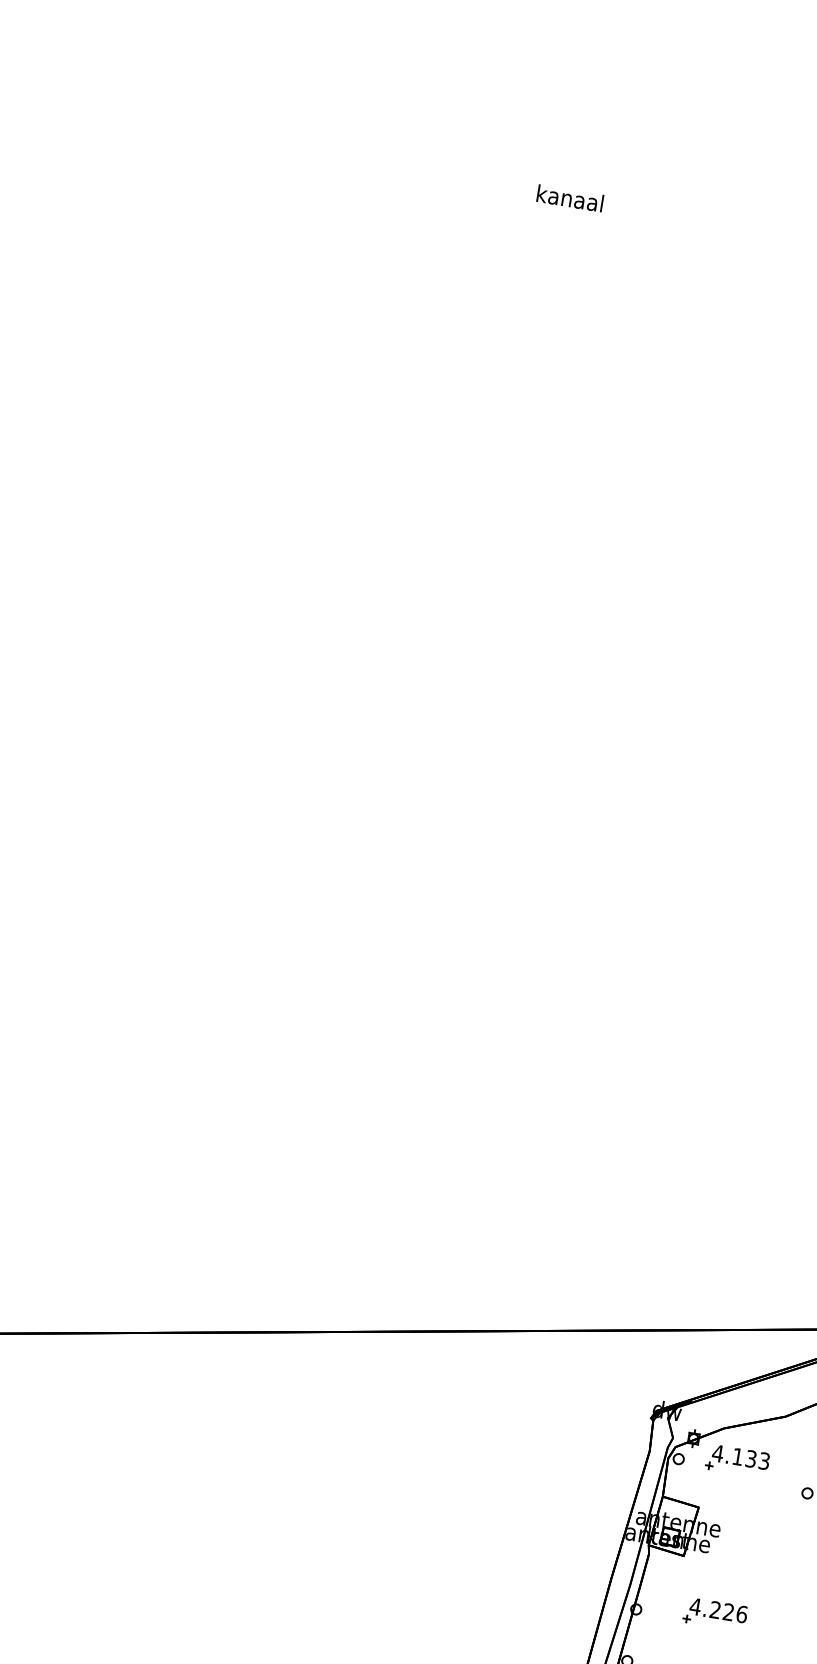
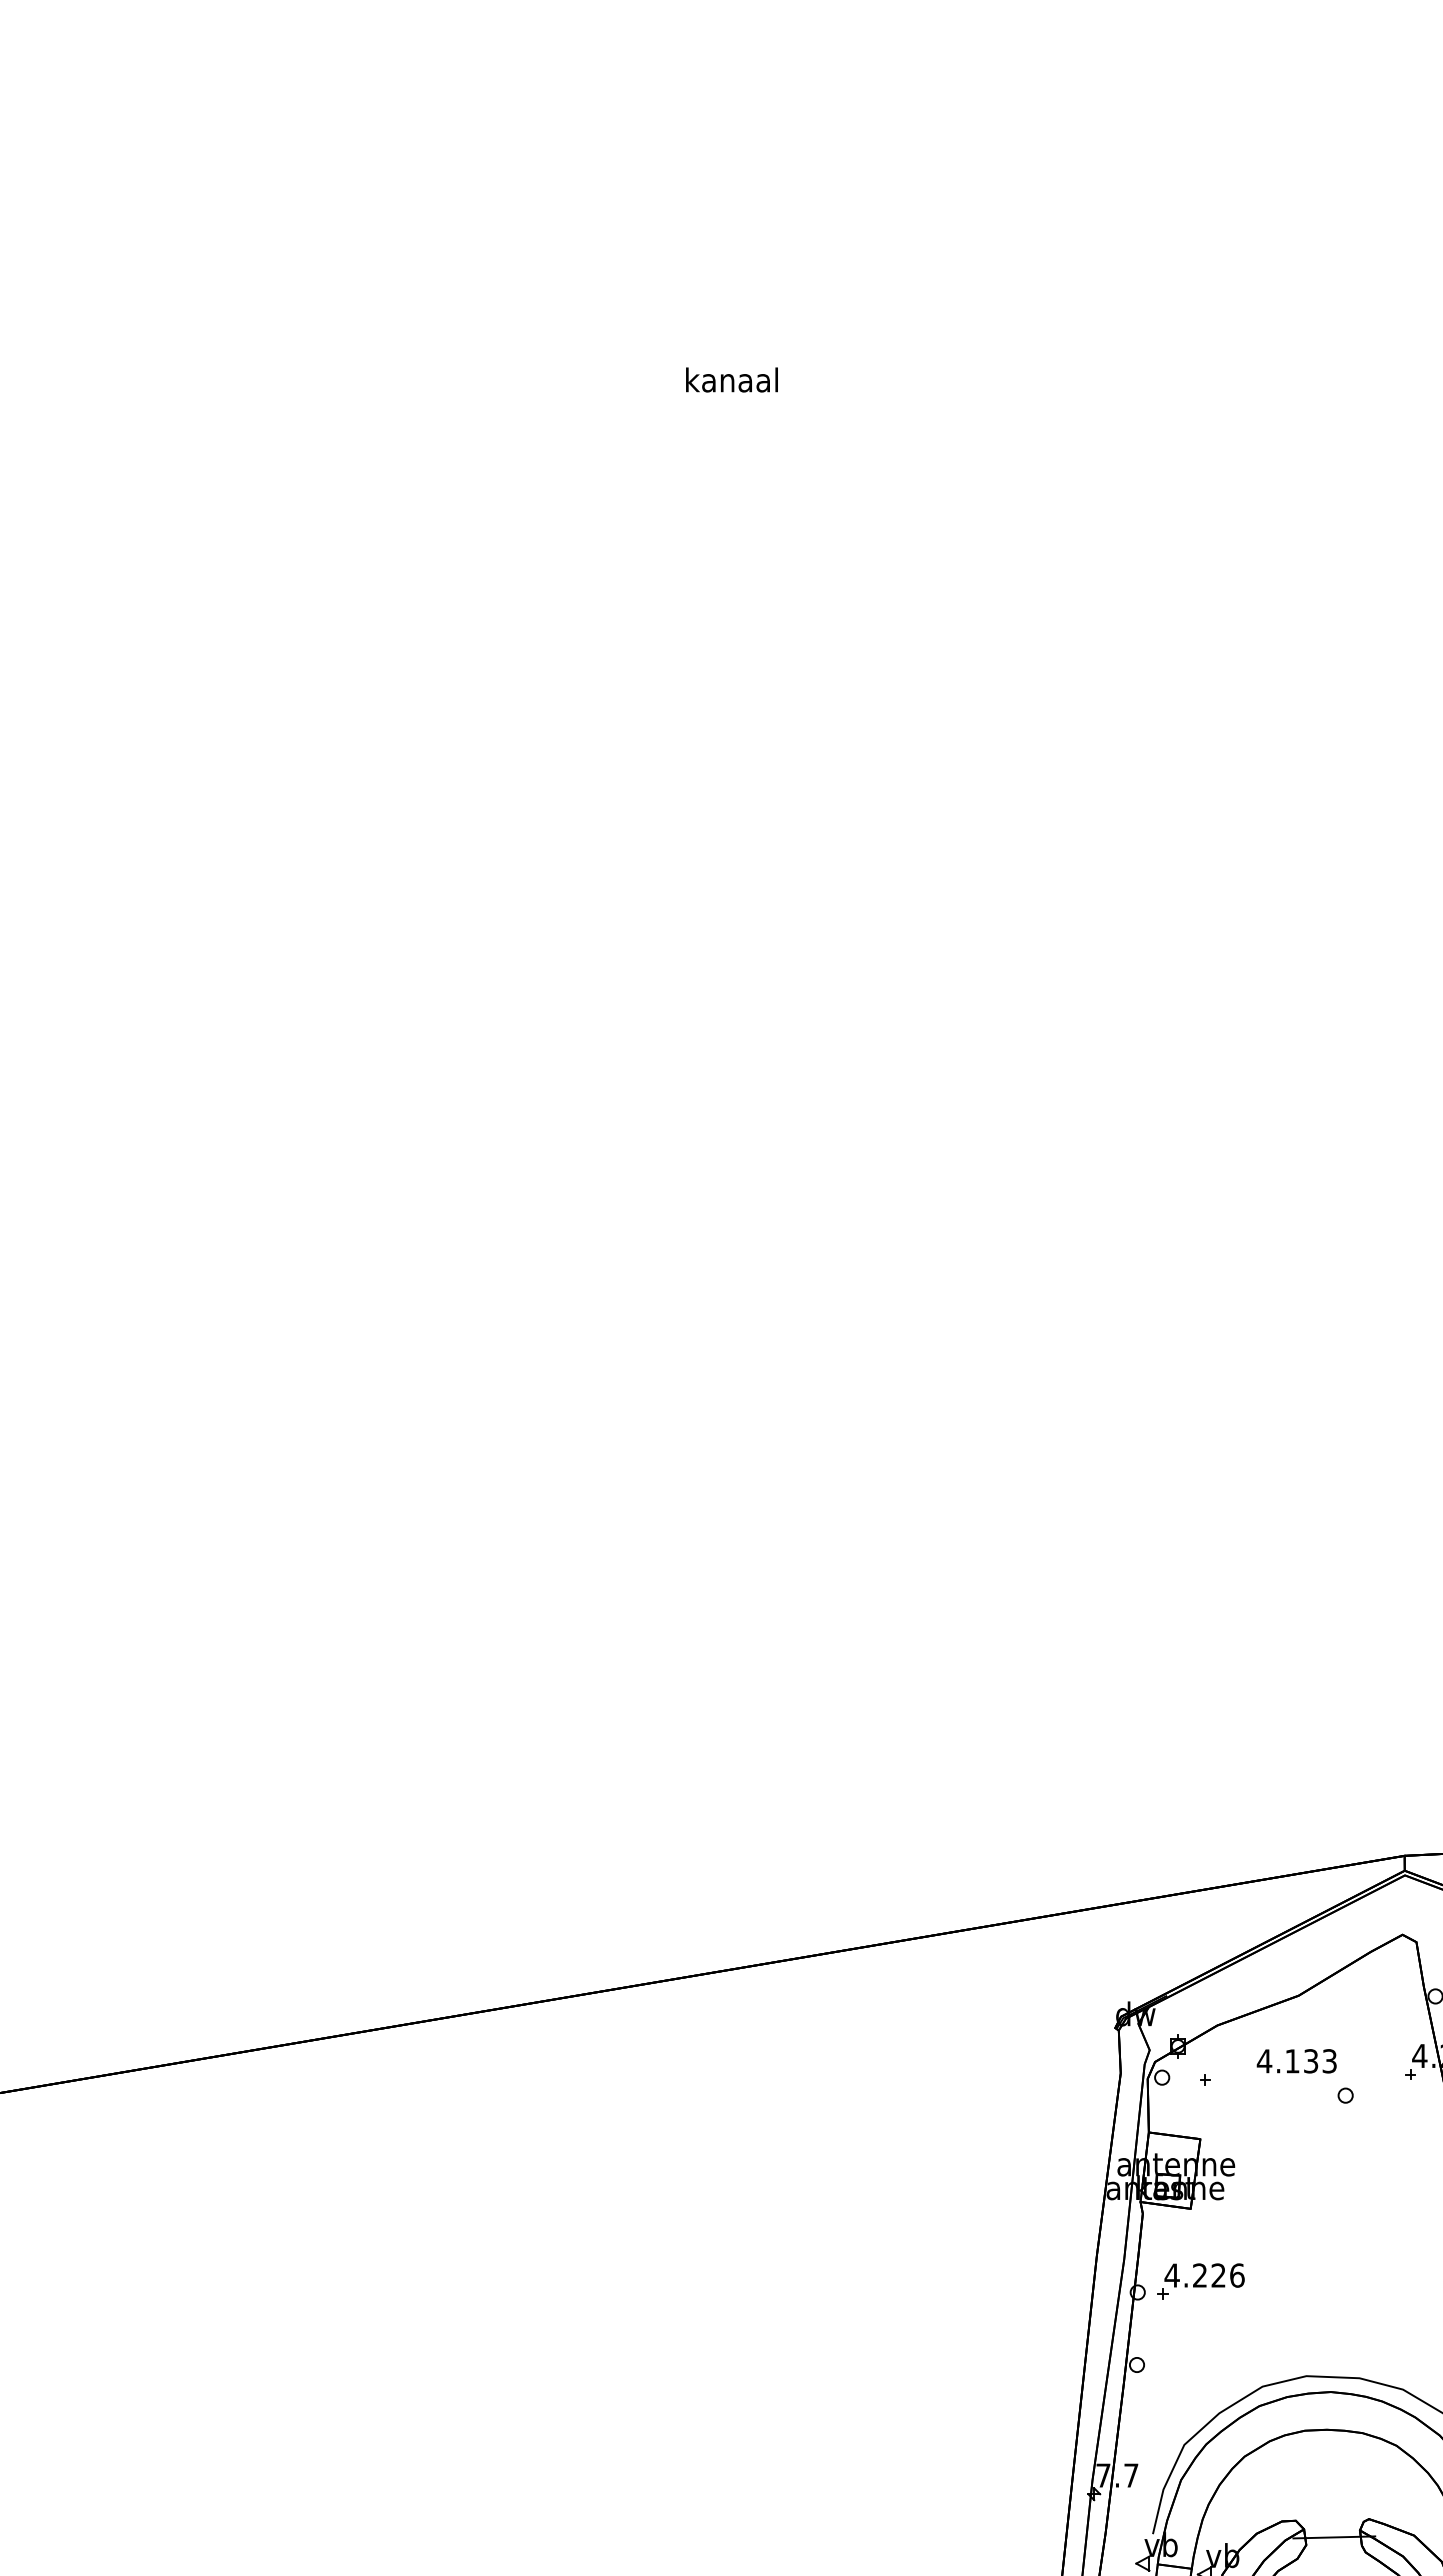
text: (740, 1457) -> (1296, 2061), moved
part: (715, 1614) -> (1200, 2281), moved

